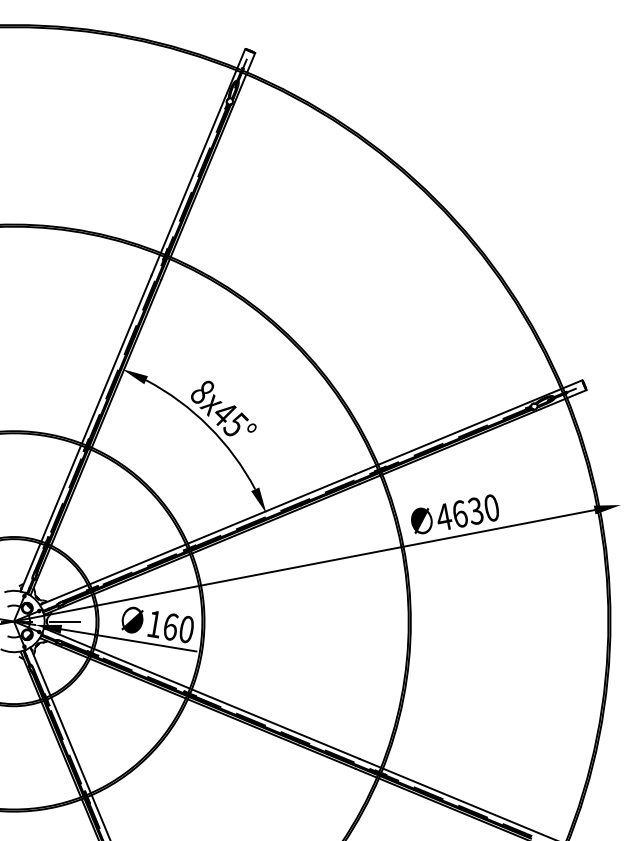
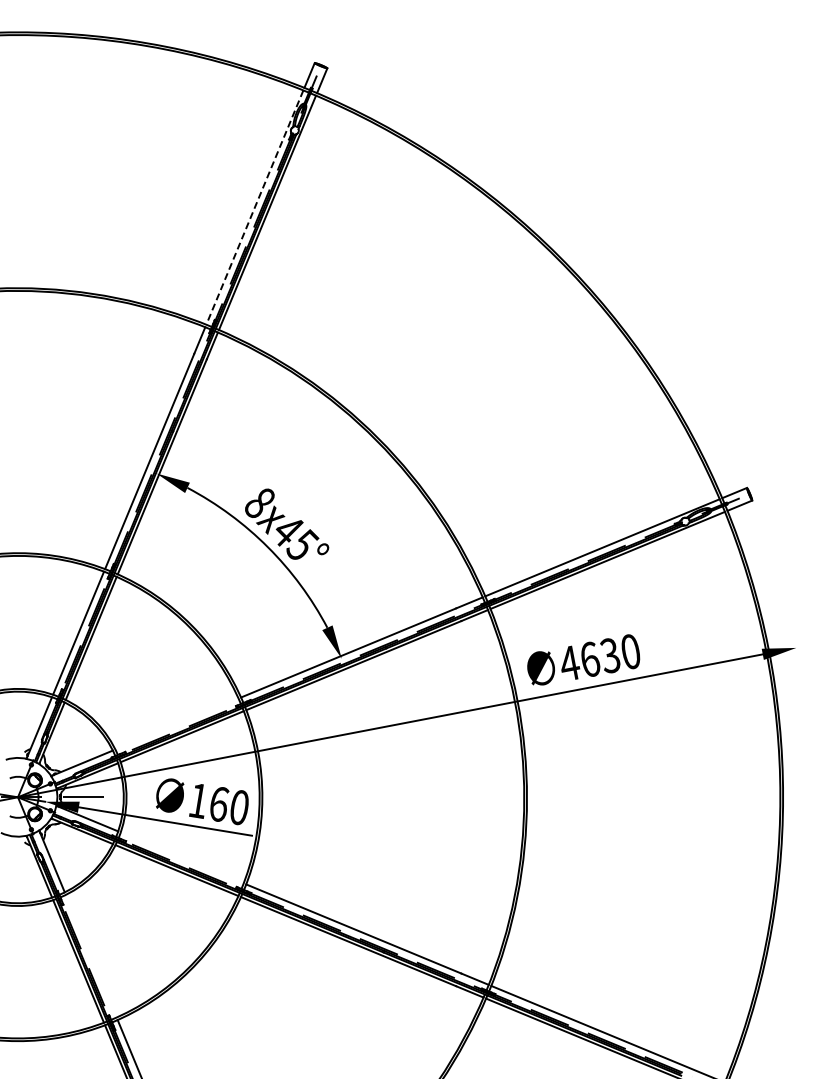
line: (198, 161) -> (254, 207), solid -> dashed
line: (137, 563) -> (176, 723), removed
line: (141, 668) -> (181, 857), removed
line: (70, 744) -> (90, 955), removed

